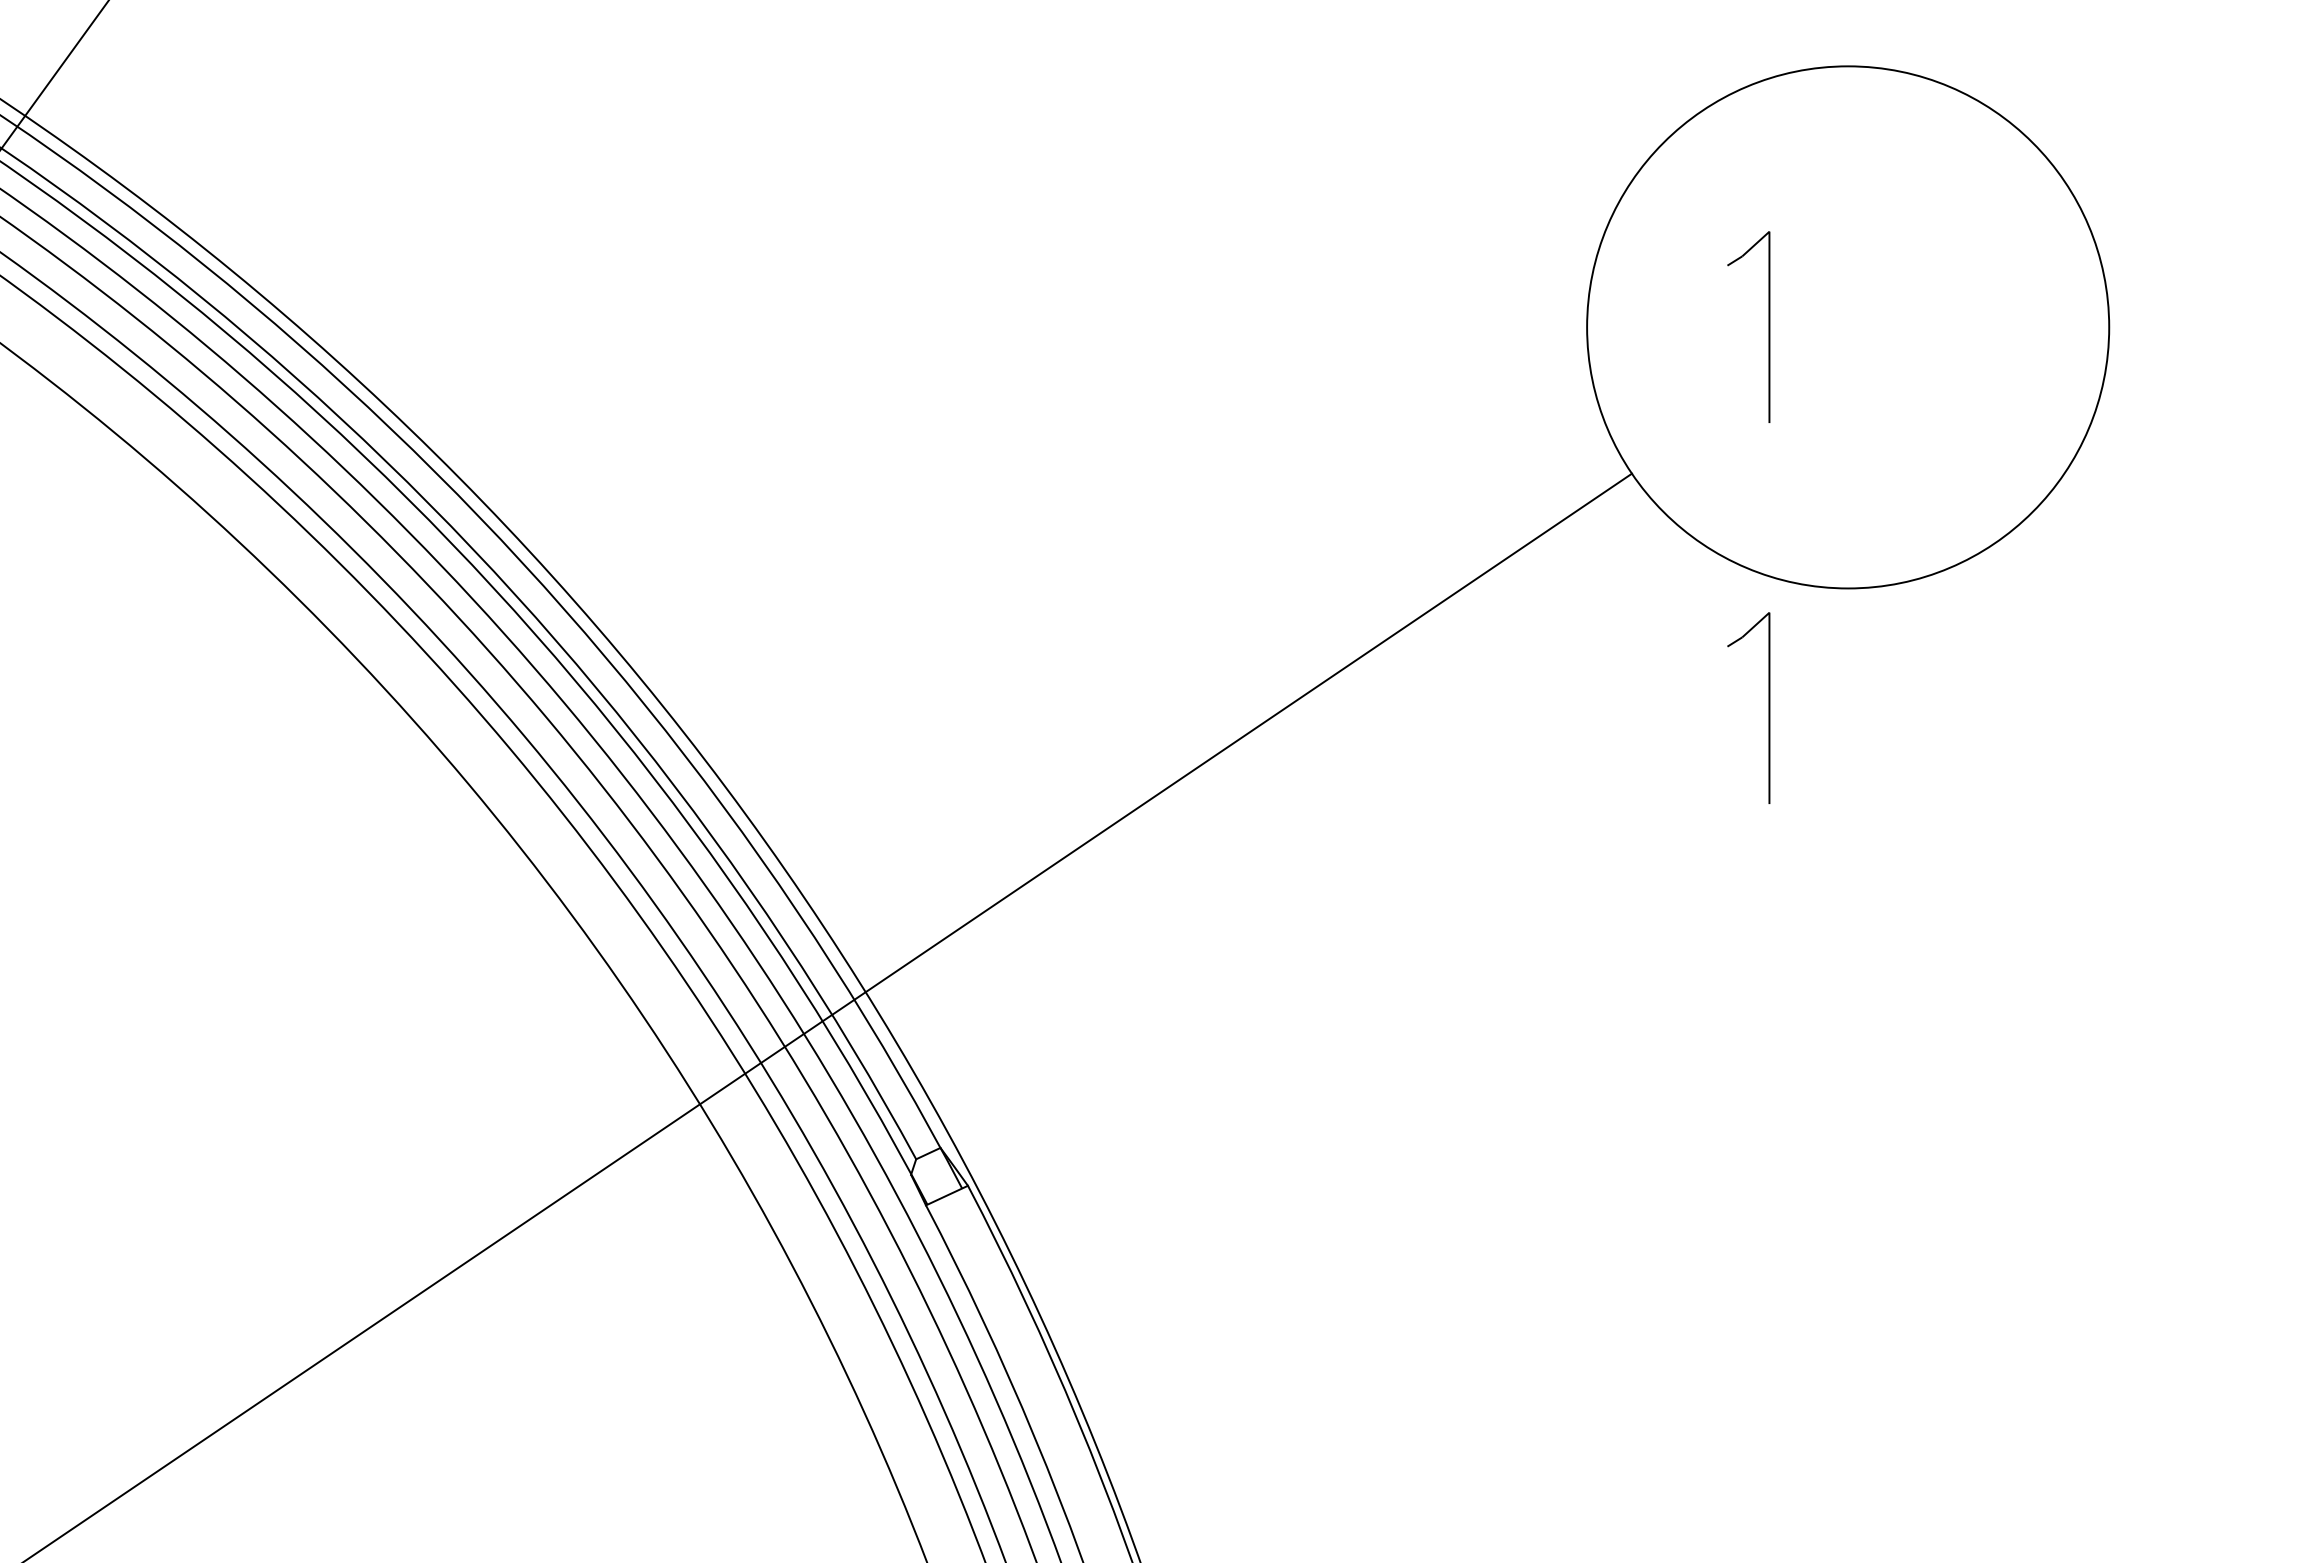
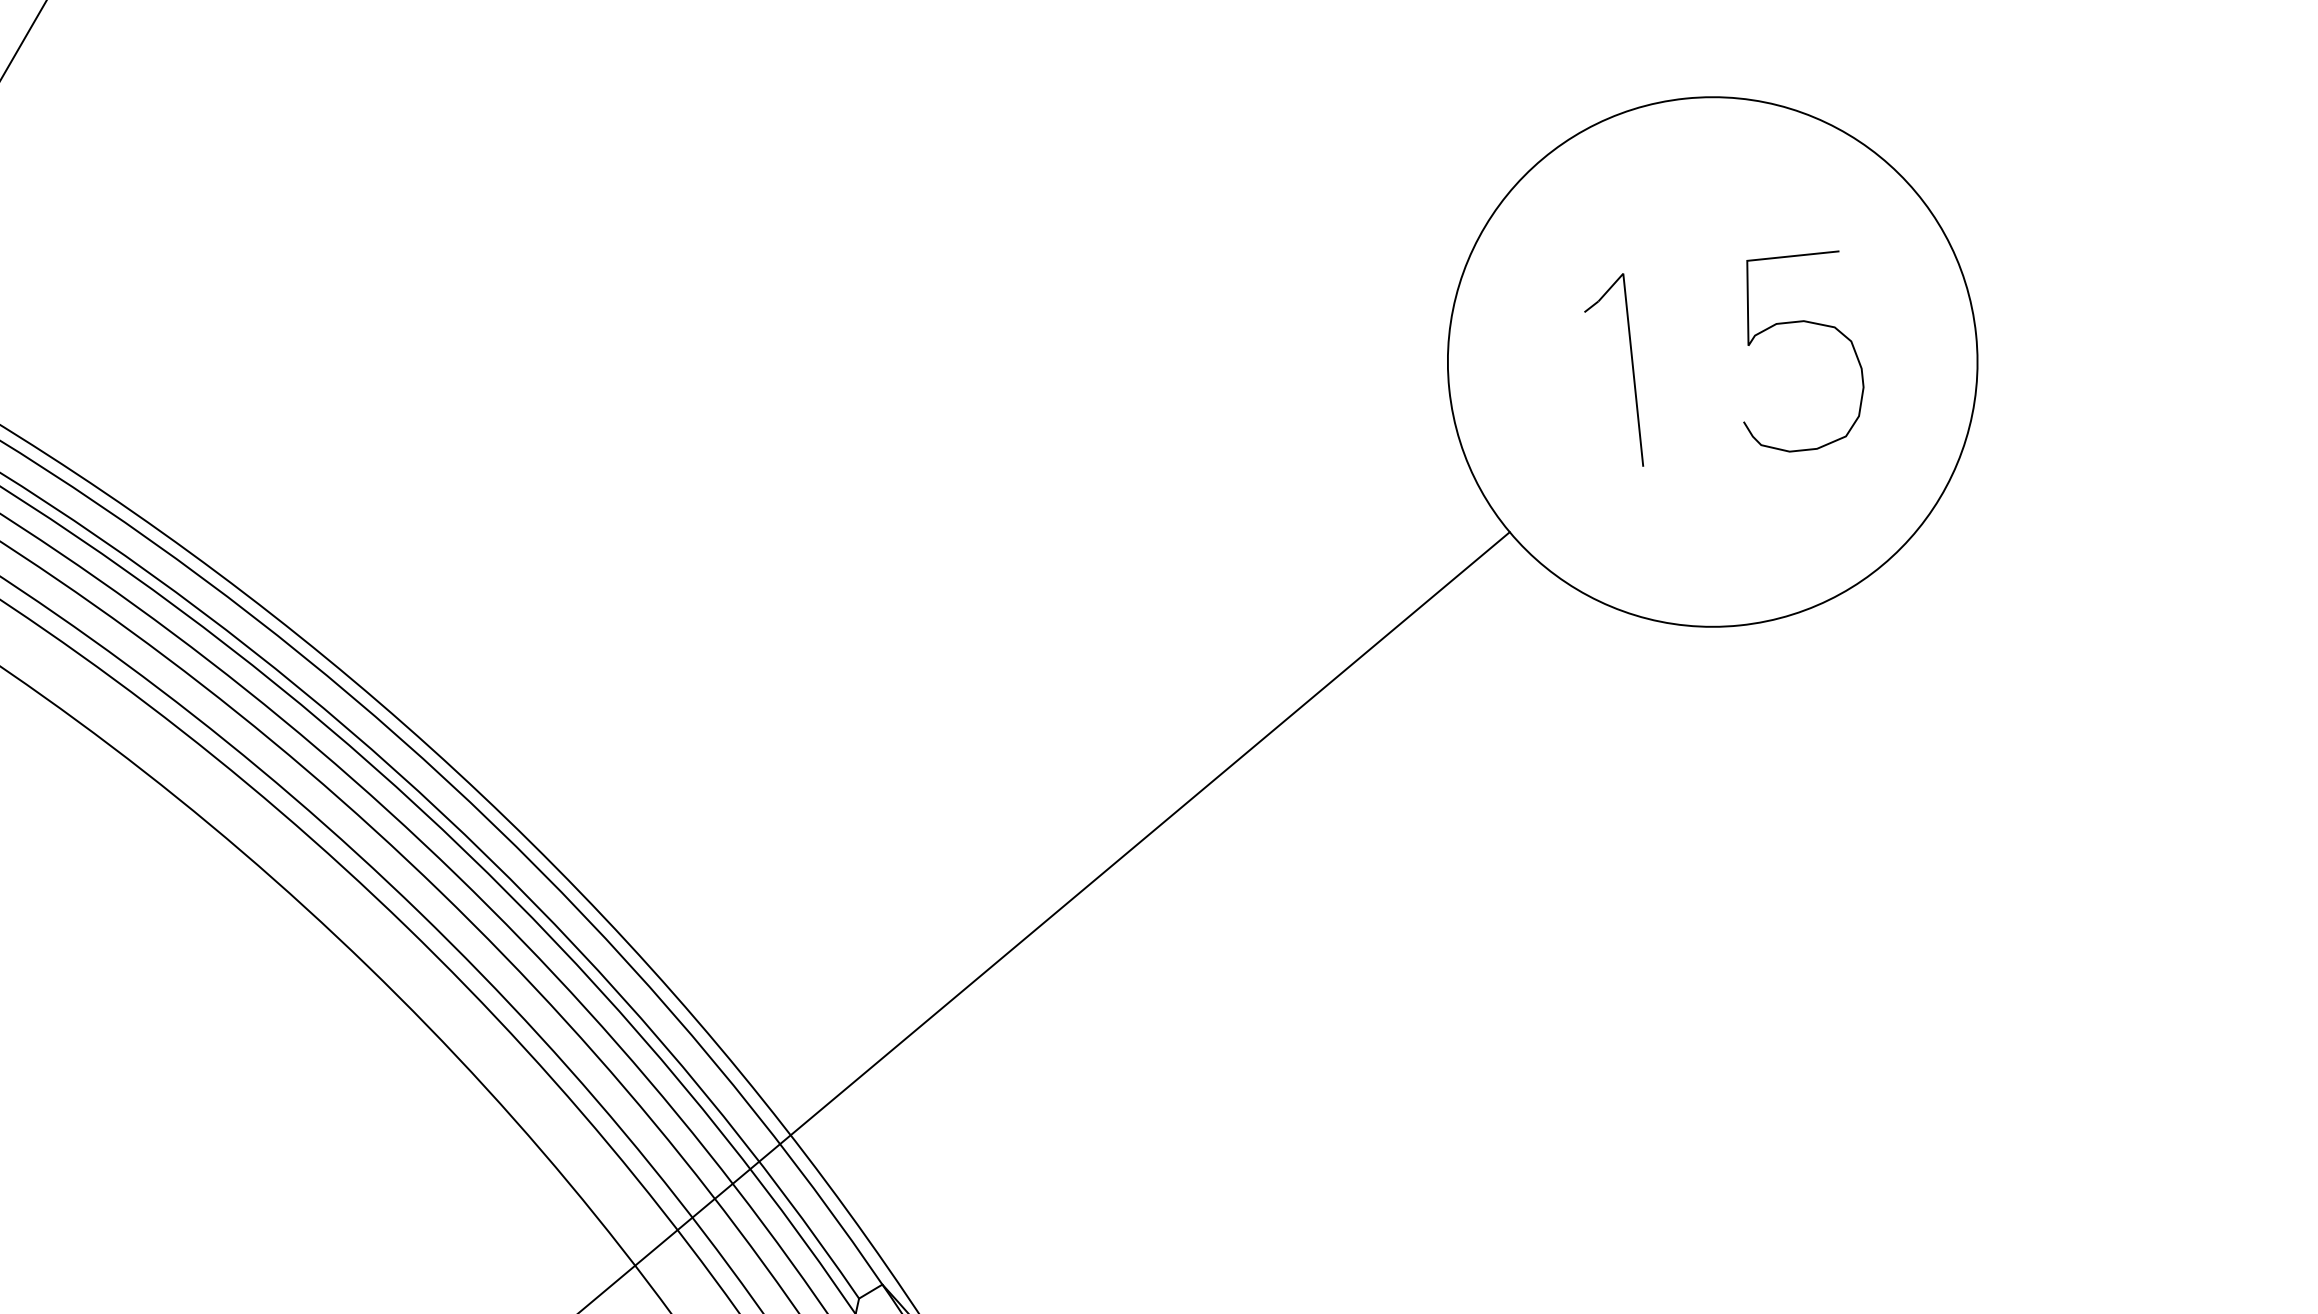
curve: (1933, 297) -> (1795, 322), added
part: (1768, 707) -> (1671, 753), removed

